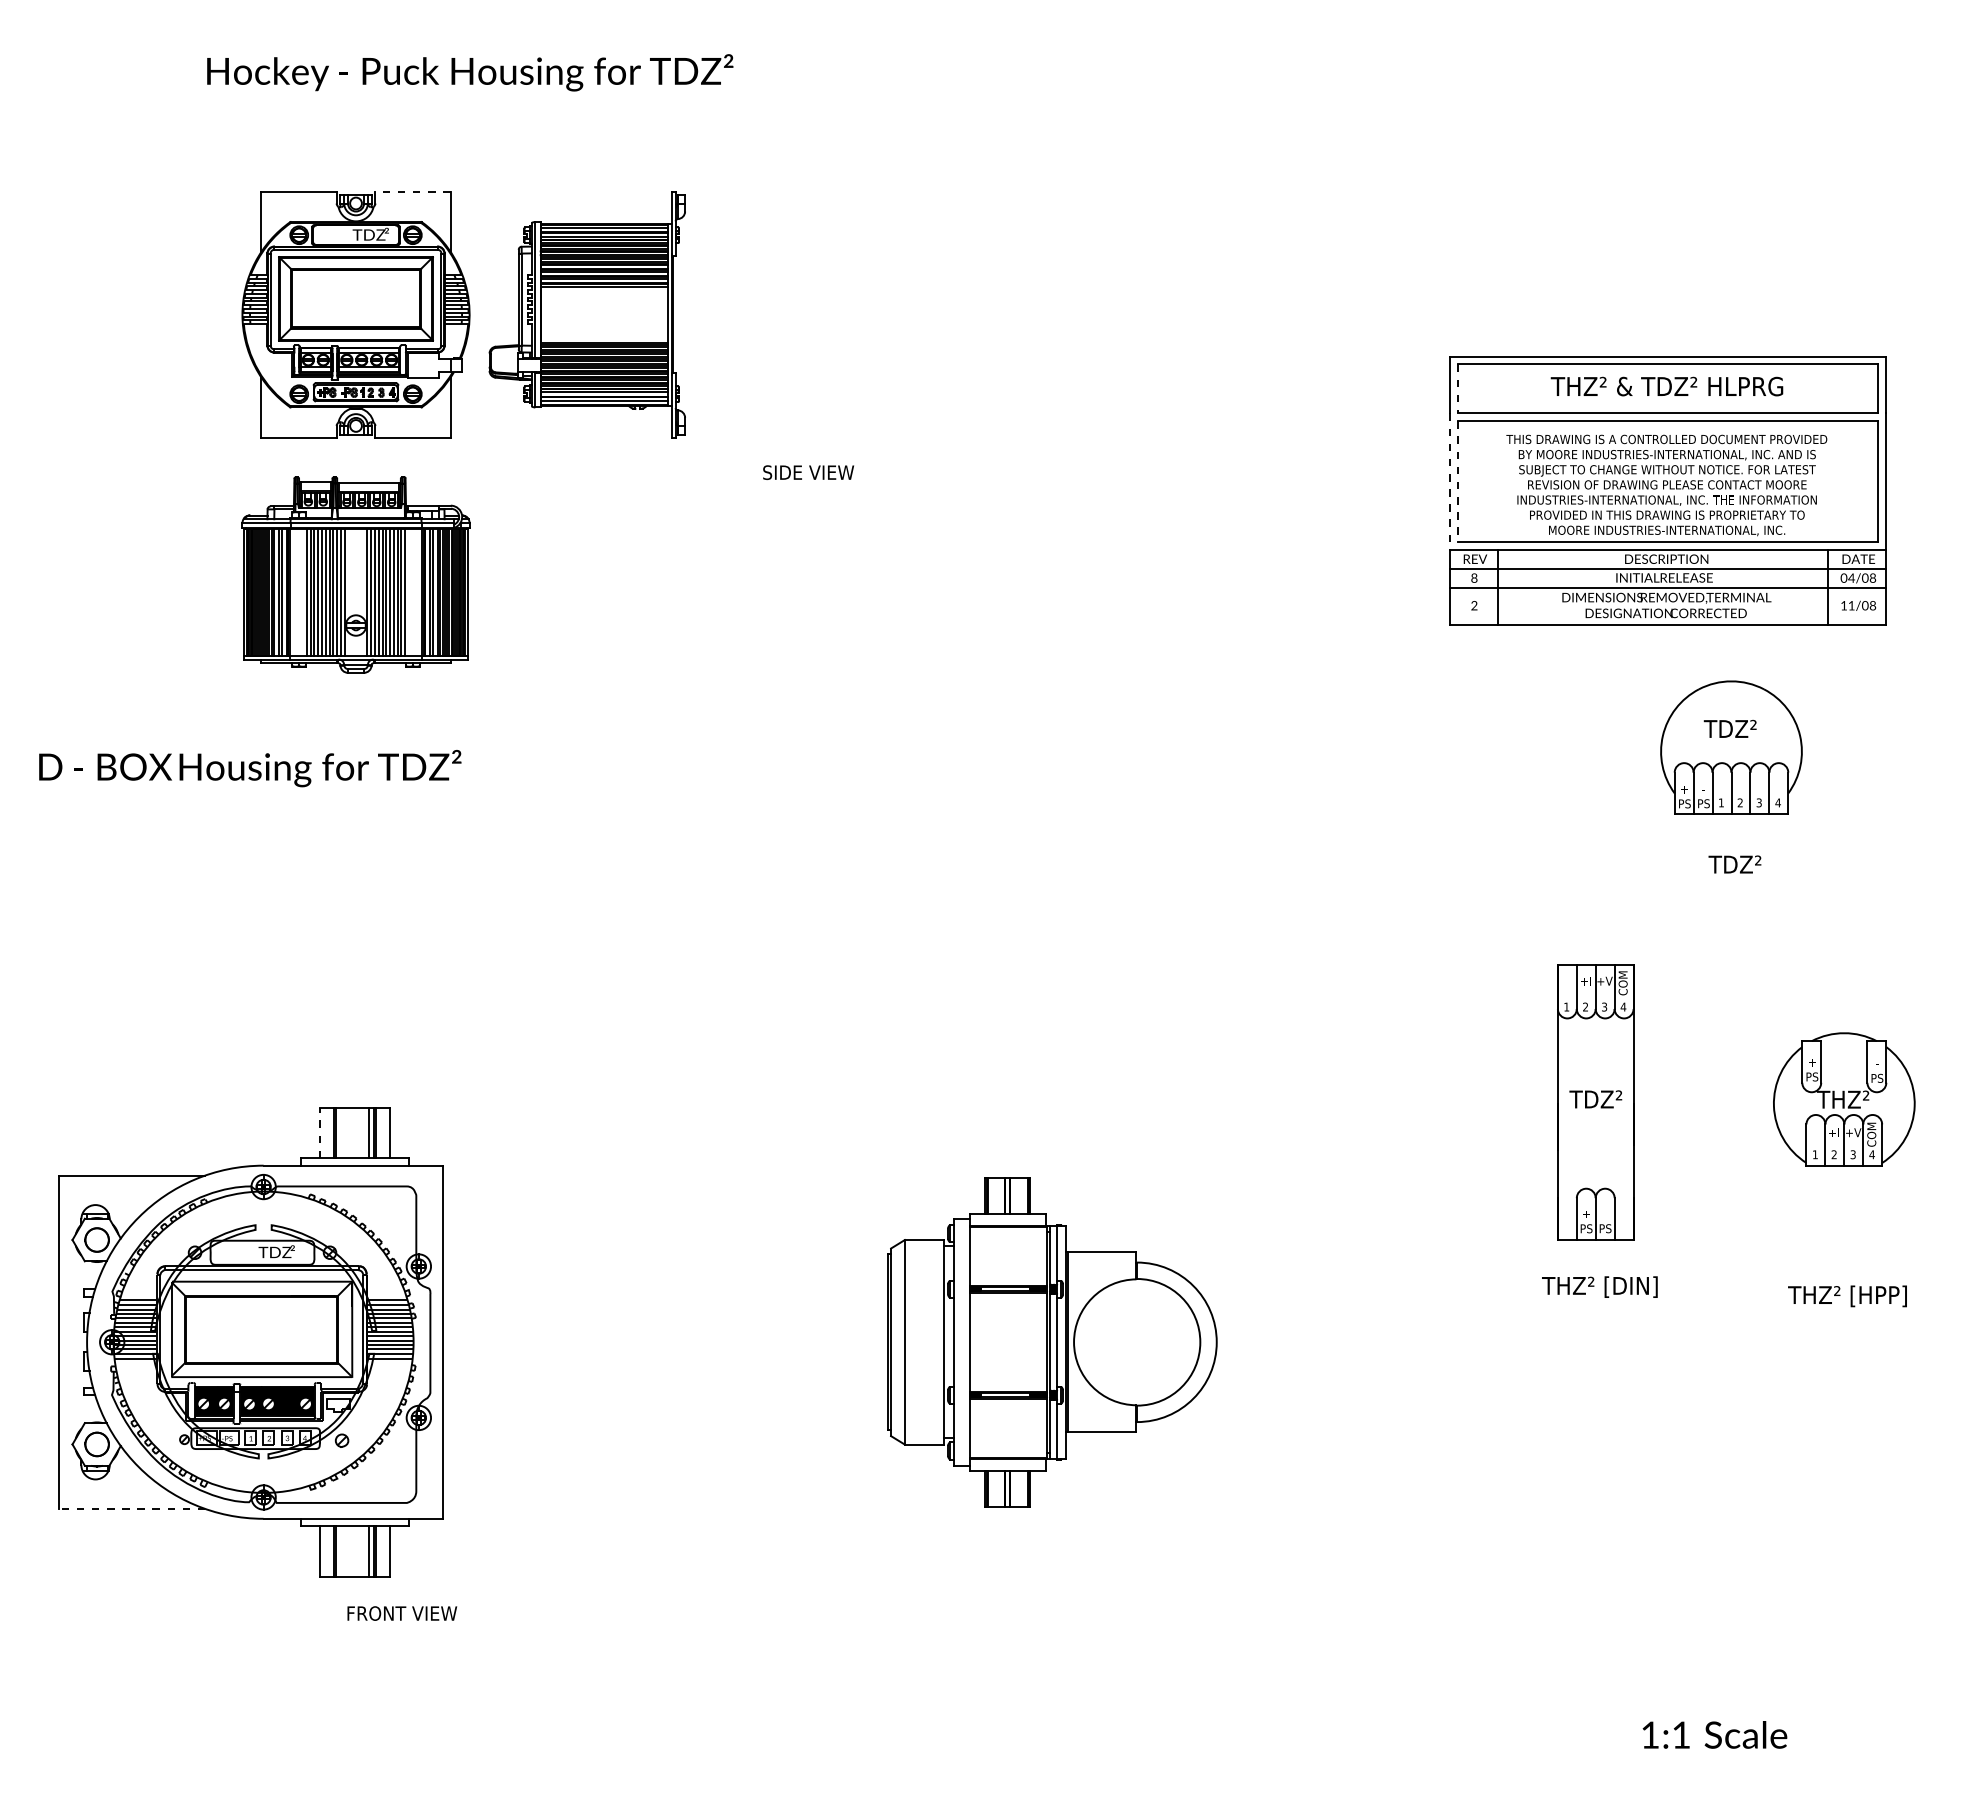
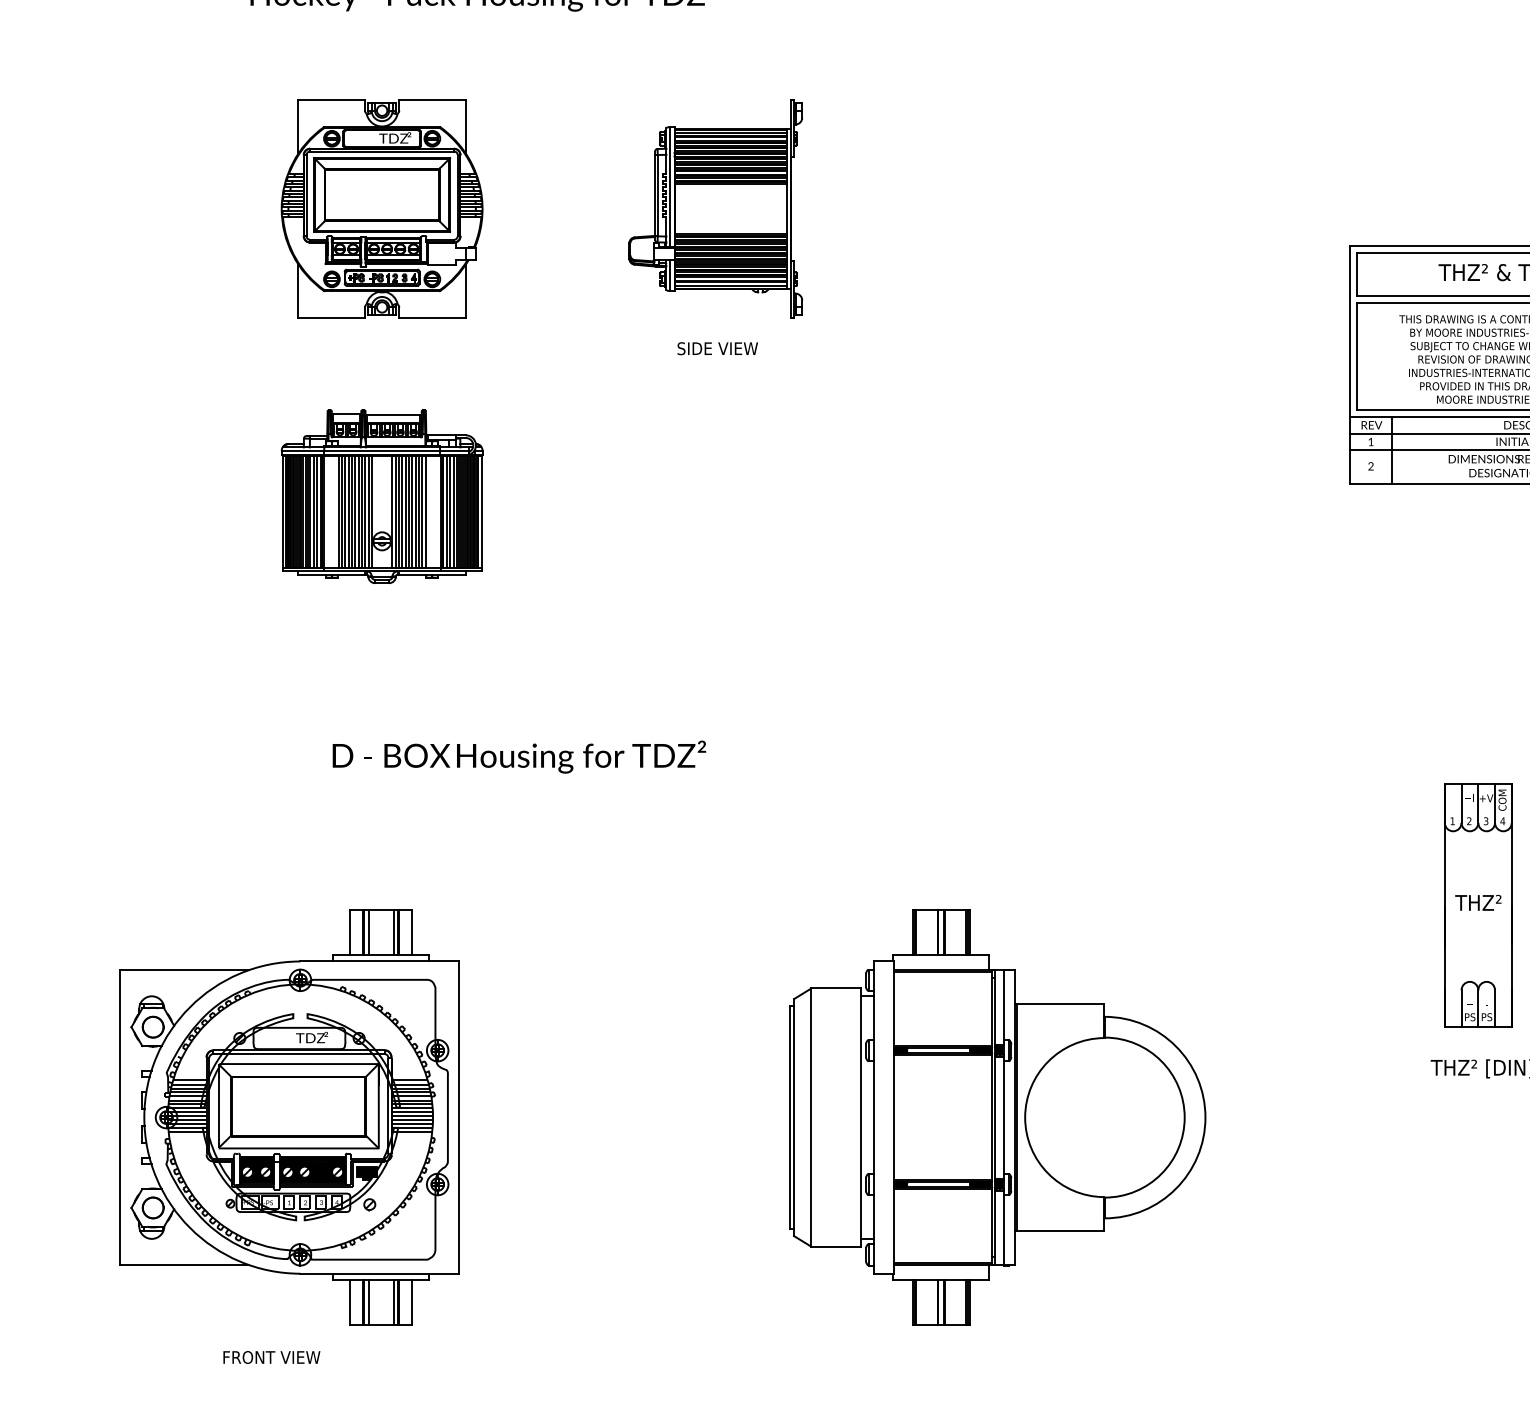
line: (413, 191) -> (432, 100), dashed -> solid
part: (586, 314) -> (715, 208), moved
line: (1458, 388) -> (1356, 274), dashed -> solid
text: (808, 472) -> (717, 348), moved
line: (1450, 482) -> (1349, 357), dashed -> solid
line: (1458, 482) -> (1356, 357), dashed -> solid
part: (355, 574) -> (381, 496), moved
text: (1474, 577) -> (1371, 441), 8 -> 1
text: (250, 768) -> (519, 757), moved
text: (1595, 1099) -> (1478, 902), TDZ² -> THZ²
line: (319, 1132) -> (349, 932), dashed -> solid
line: (340, 1132) -> (368, 932), added
part: (1052, 1342) -> (997, 1117), size x1.43
fill: (338, 1405) -> (366, 1173), added
line: (131, 1508) -> (183, 1264), dashed -> solid
line: (340, 1551) -> (368, 1302), added
text: (402, 1613) -> (272, 1357), moved

